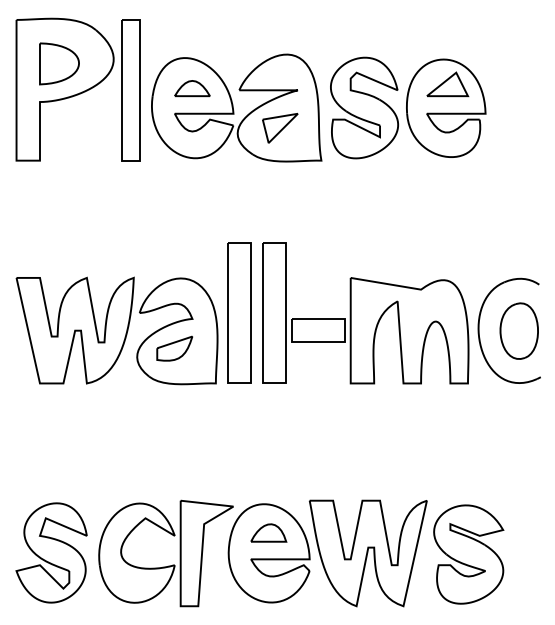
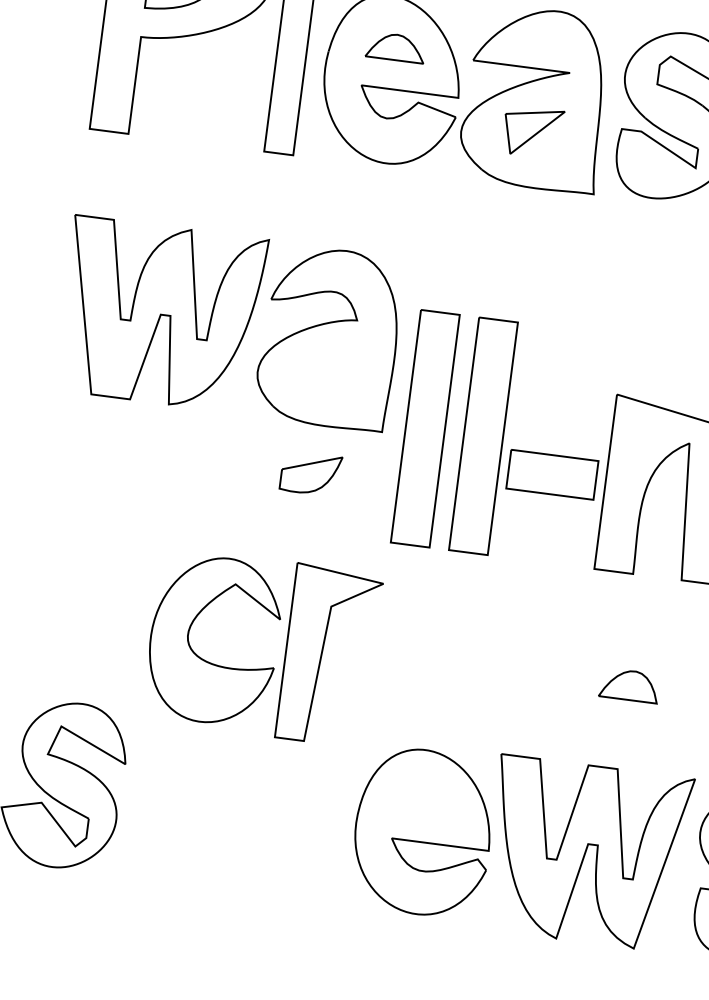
part: (116, 330) -> (229, 323), moved
part: (268, 532) -> (629, 684), moved
part: (168, 565) -> (263, 667), moved

